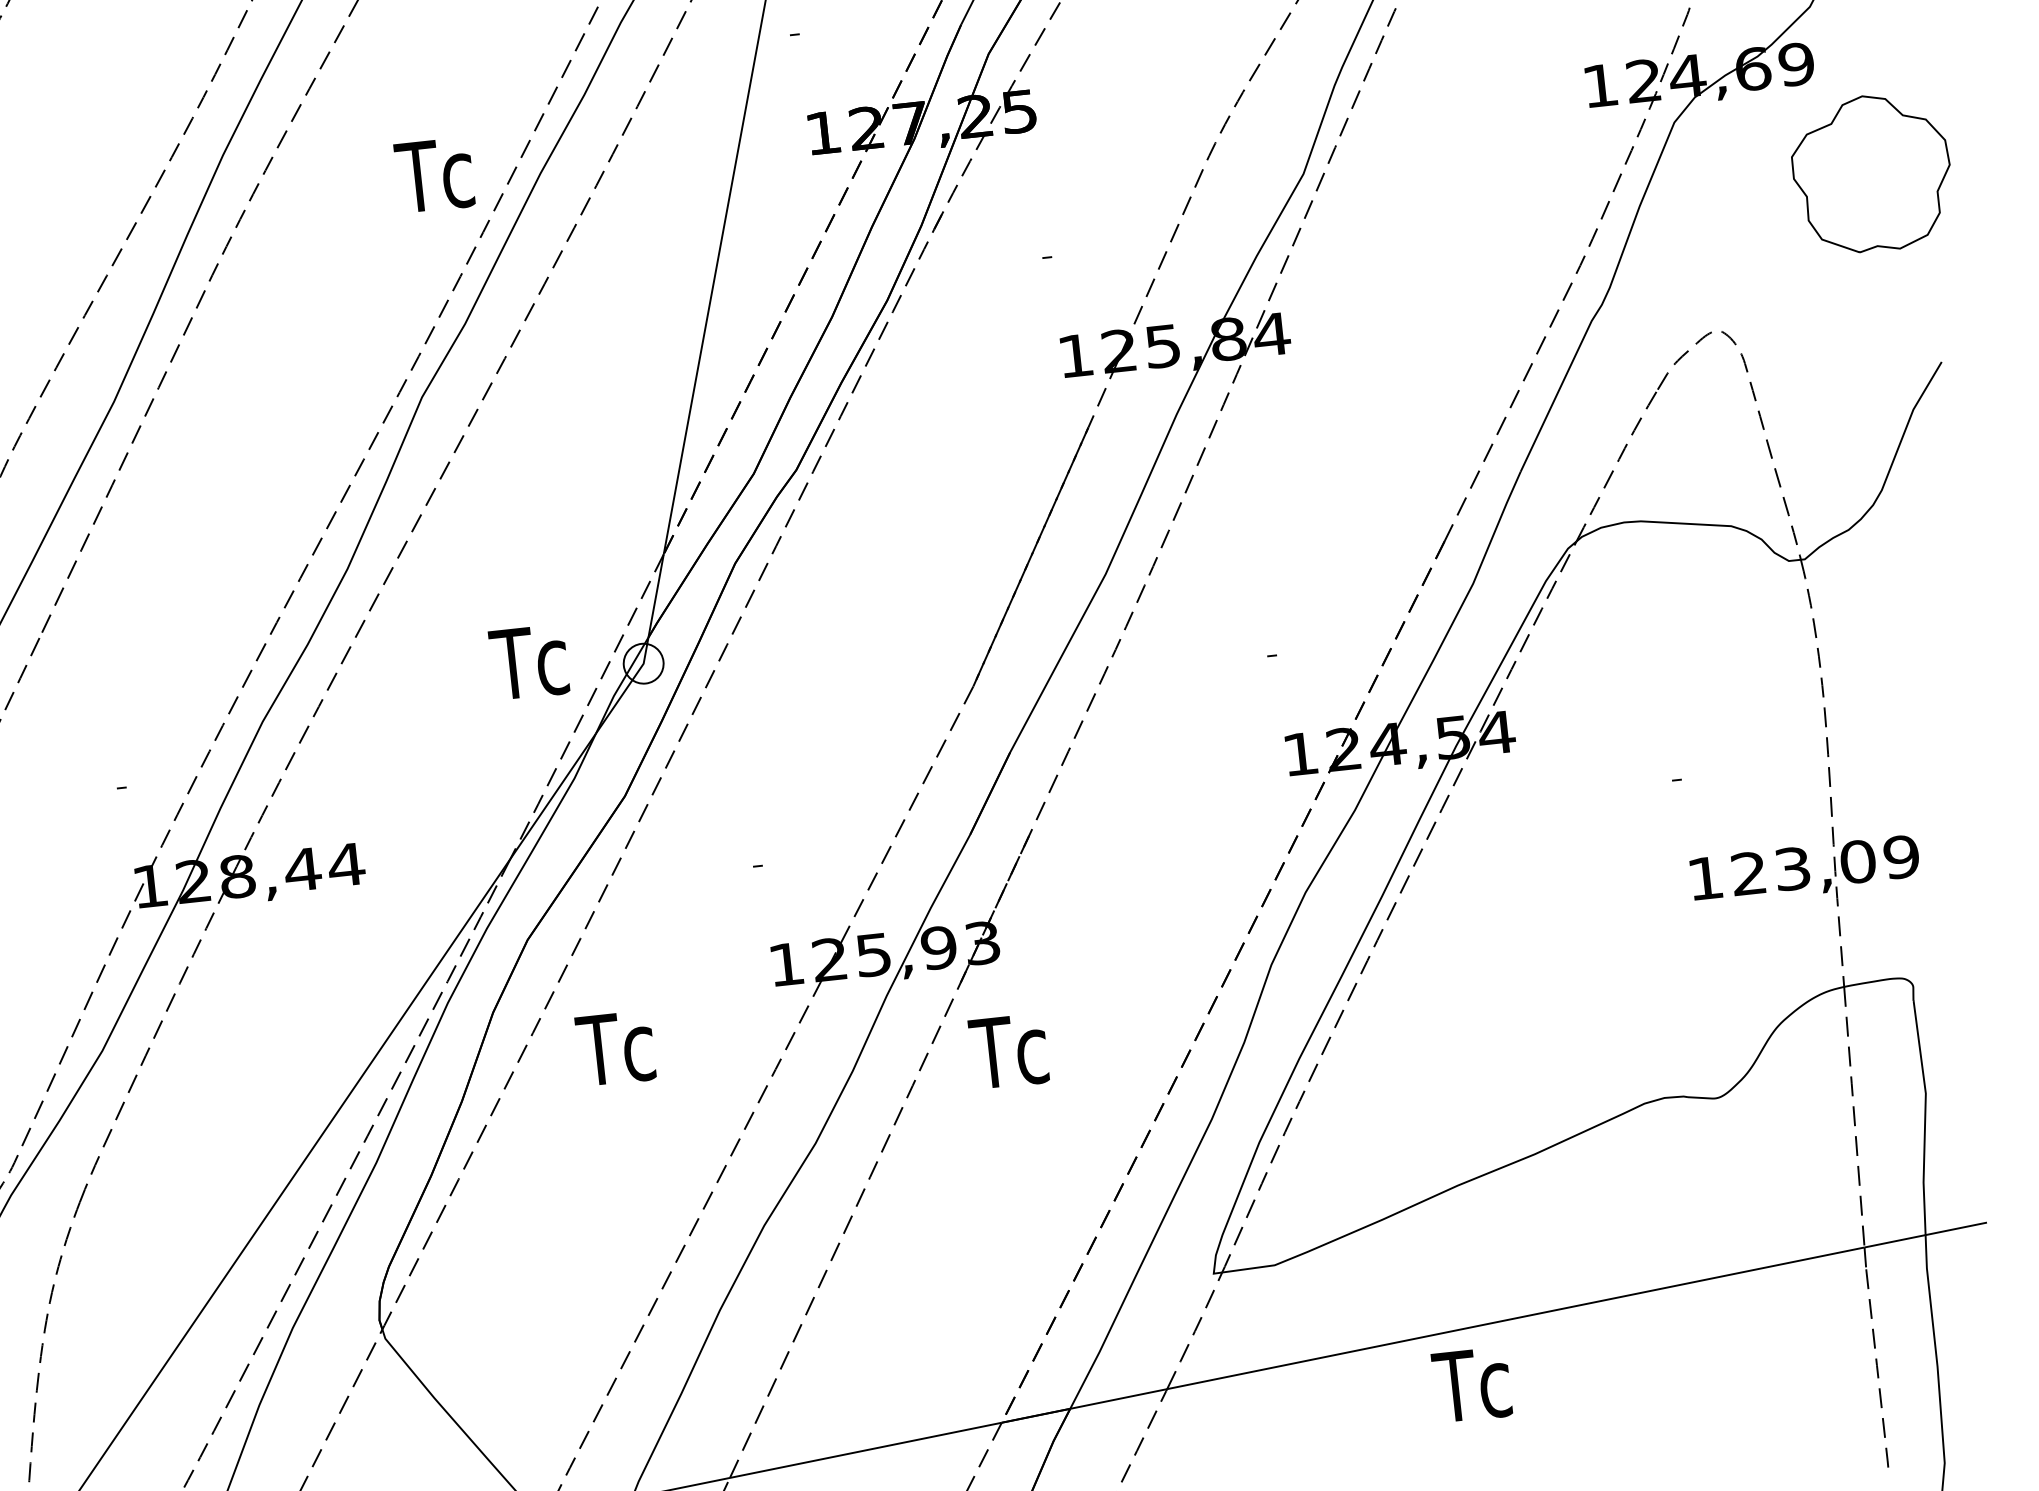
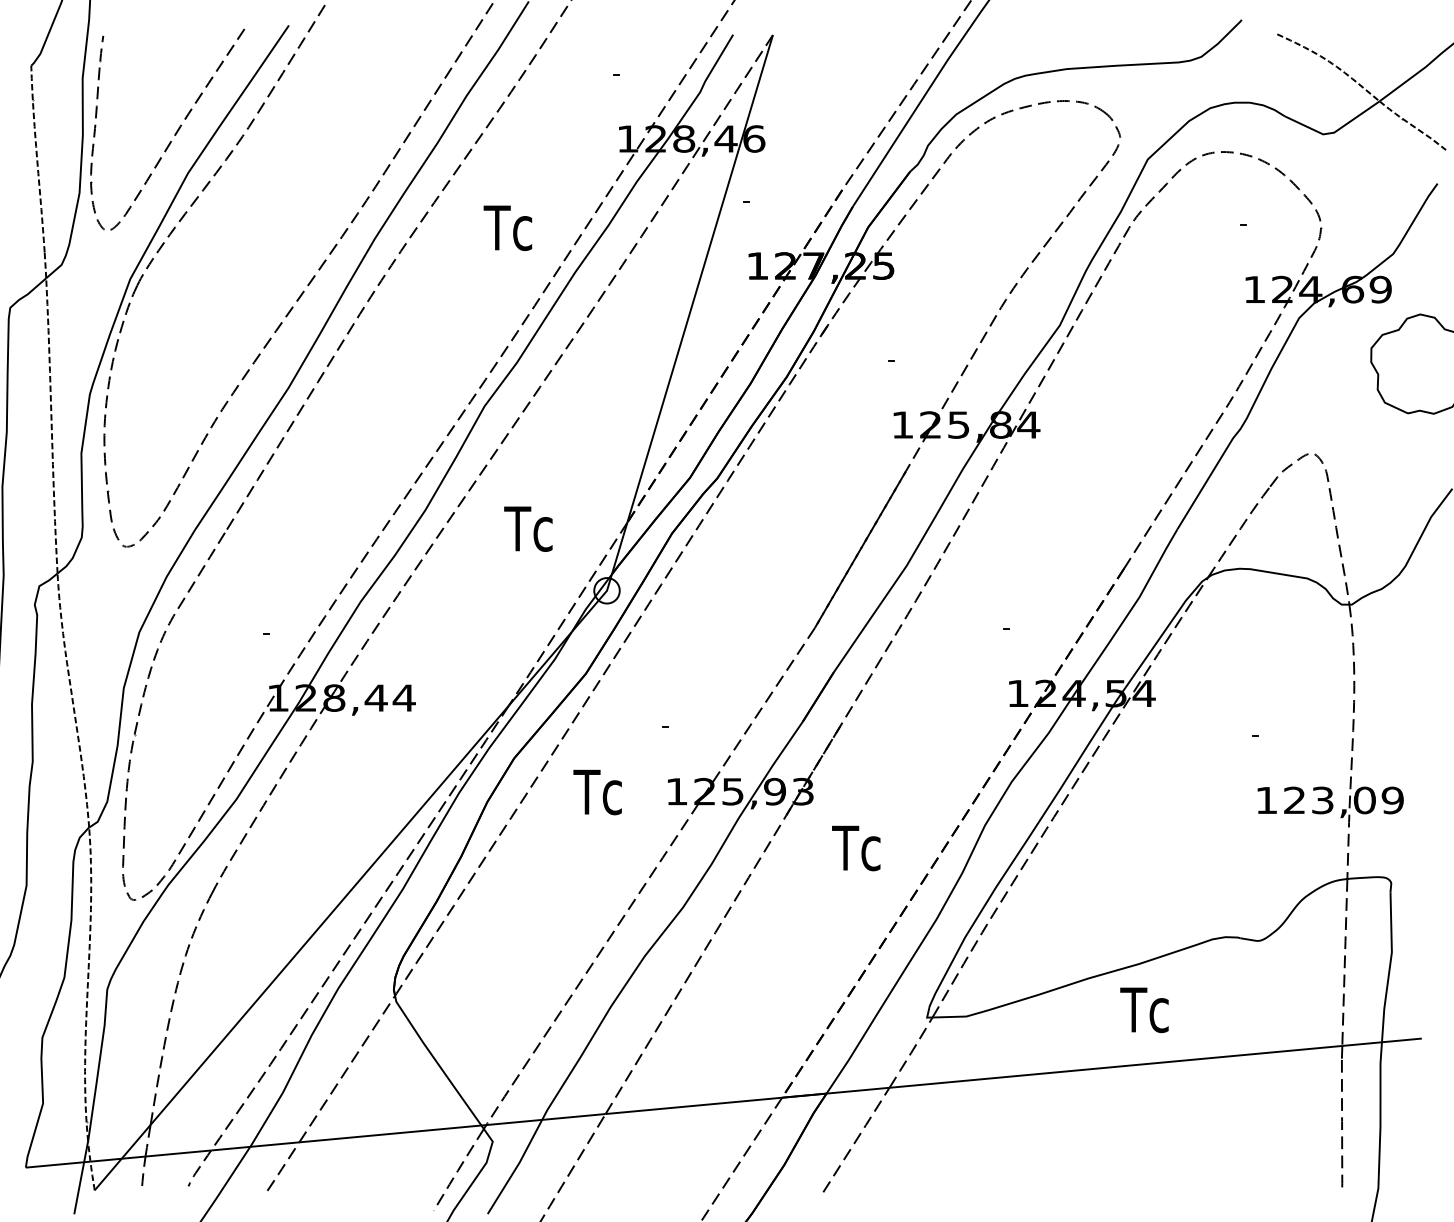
text: (433, 174) -> (507, 227), moved
text: (529, 661) -> (528, 528), moved
text: (615, 1048) -> (597, 792), moved
text: (1009, 1051) -> (856, 848), moved
text: (1472, 1385) -> (1144, 1010), moved

